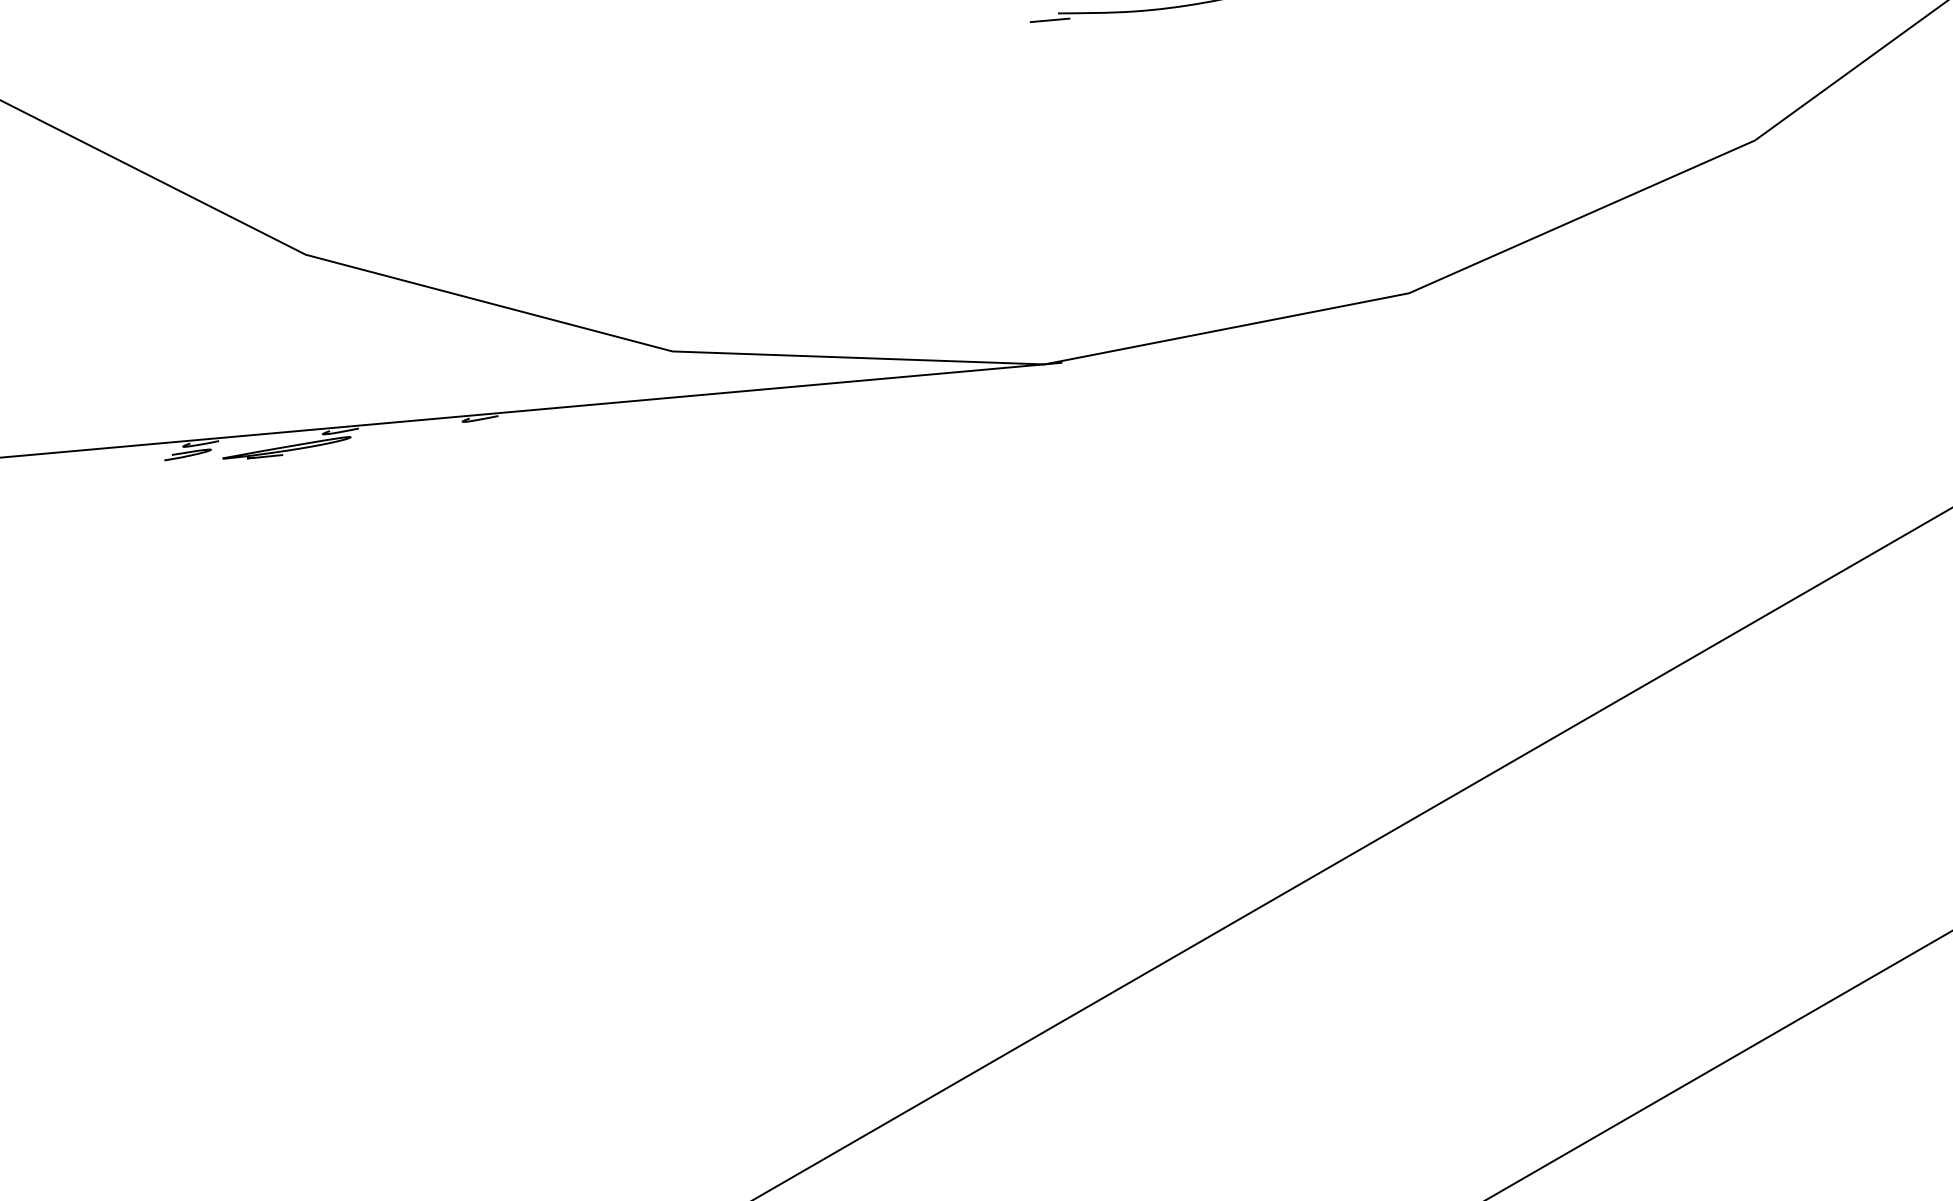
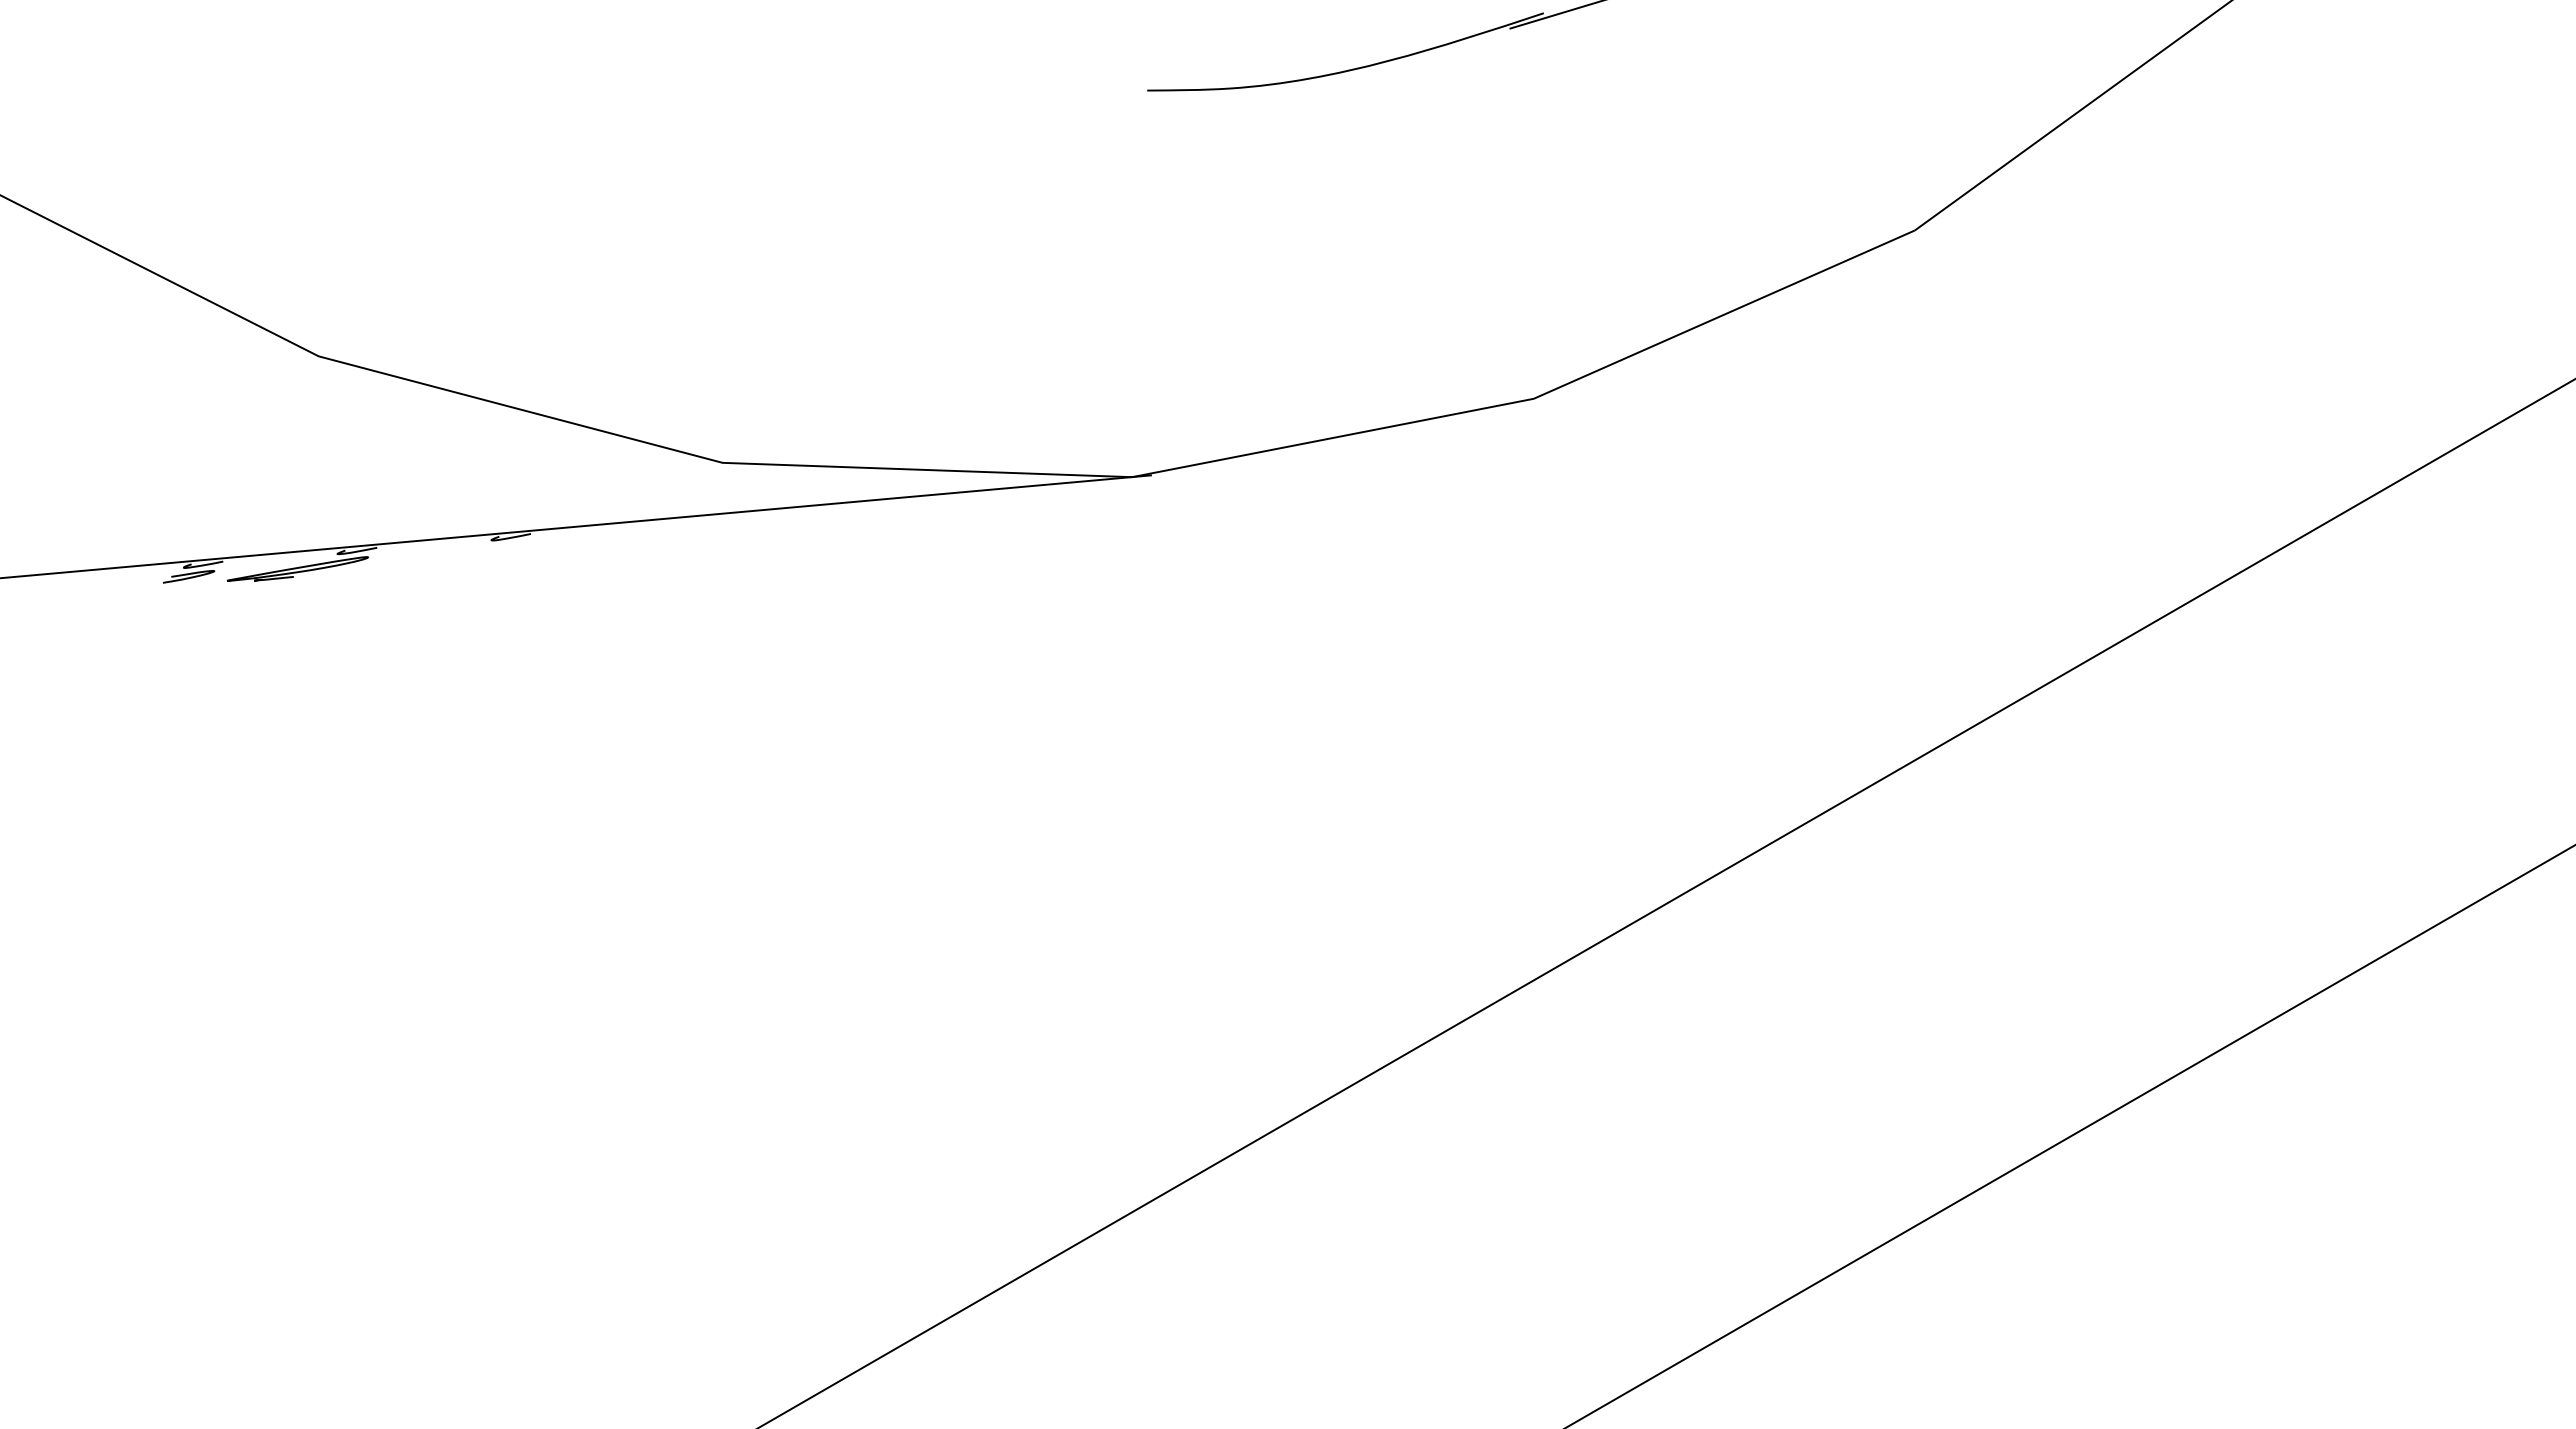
line: (1050, 20) -> (1138, 98), removed

